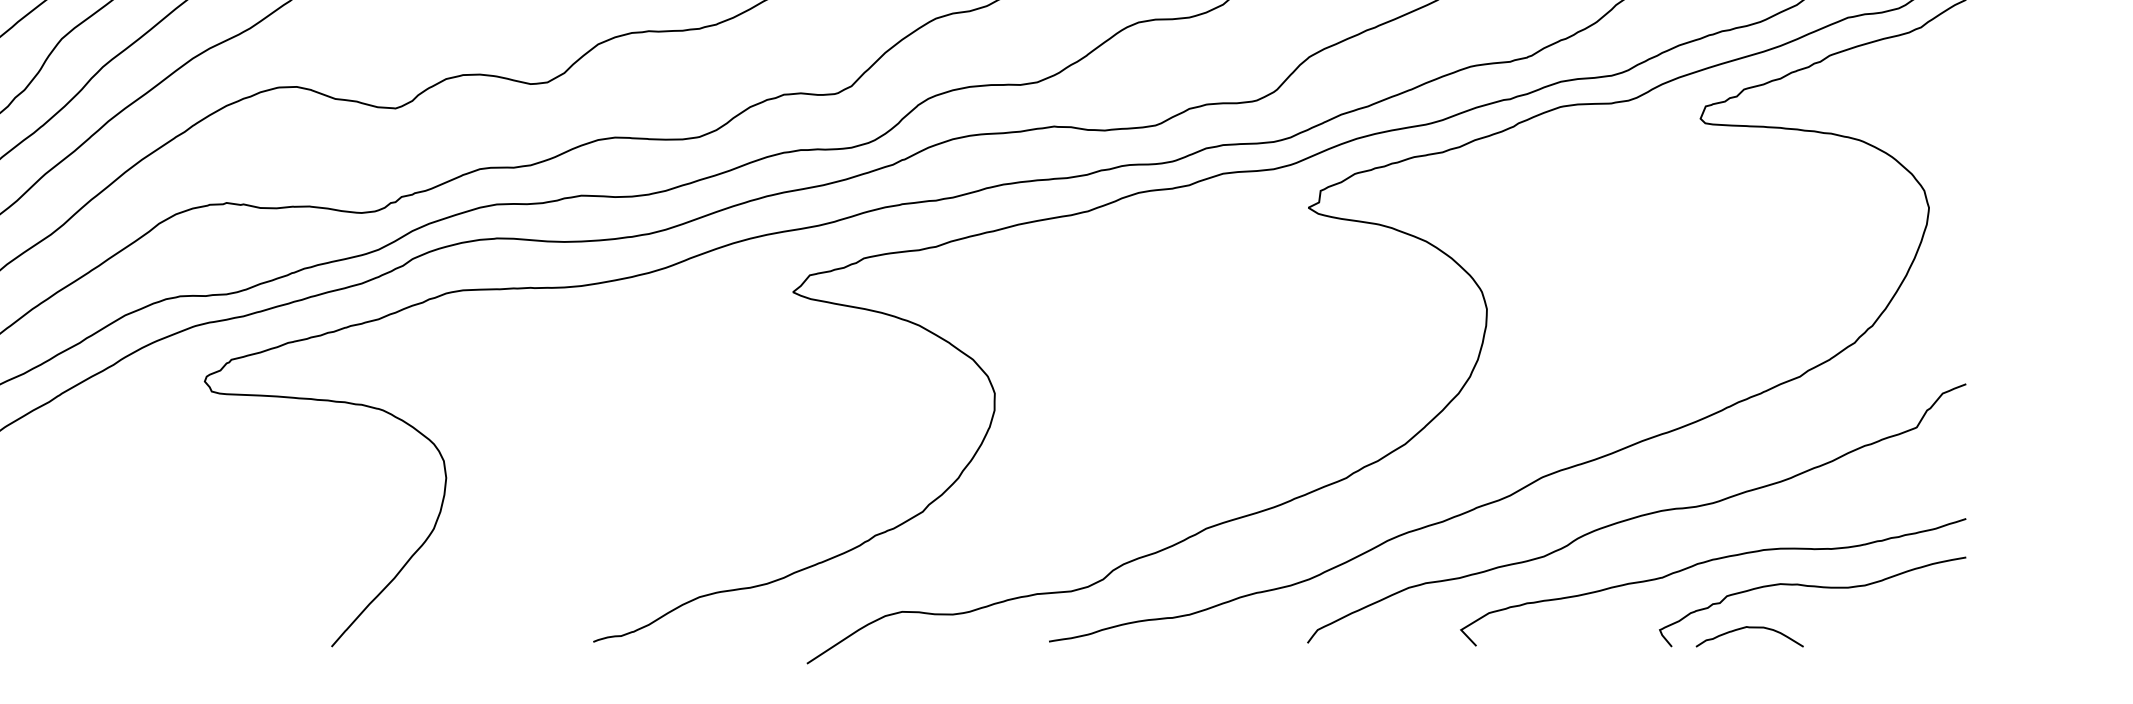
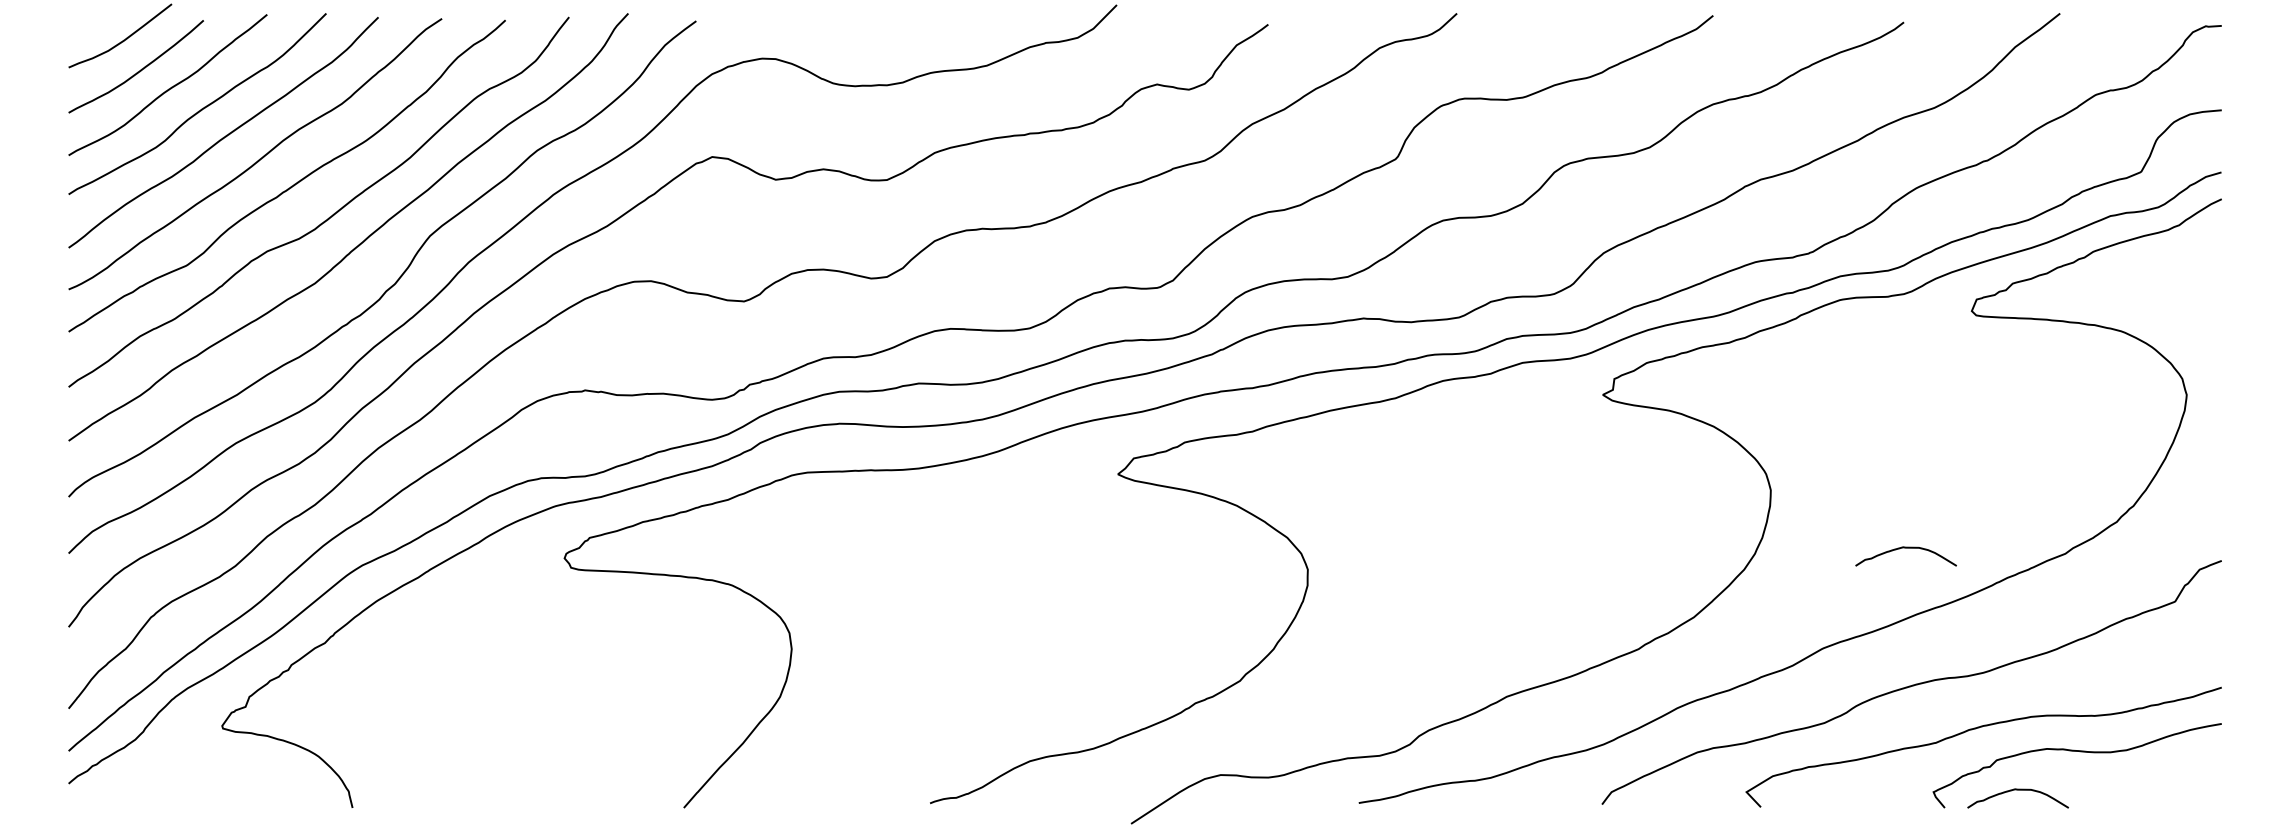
curve: (1630, 371) -> (1905, 548), added

